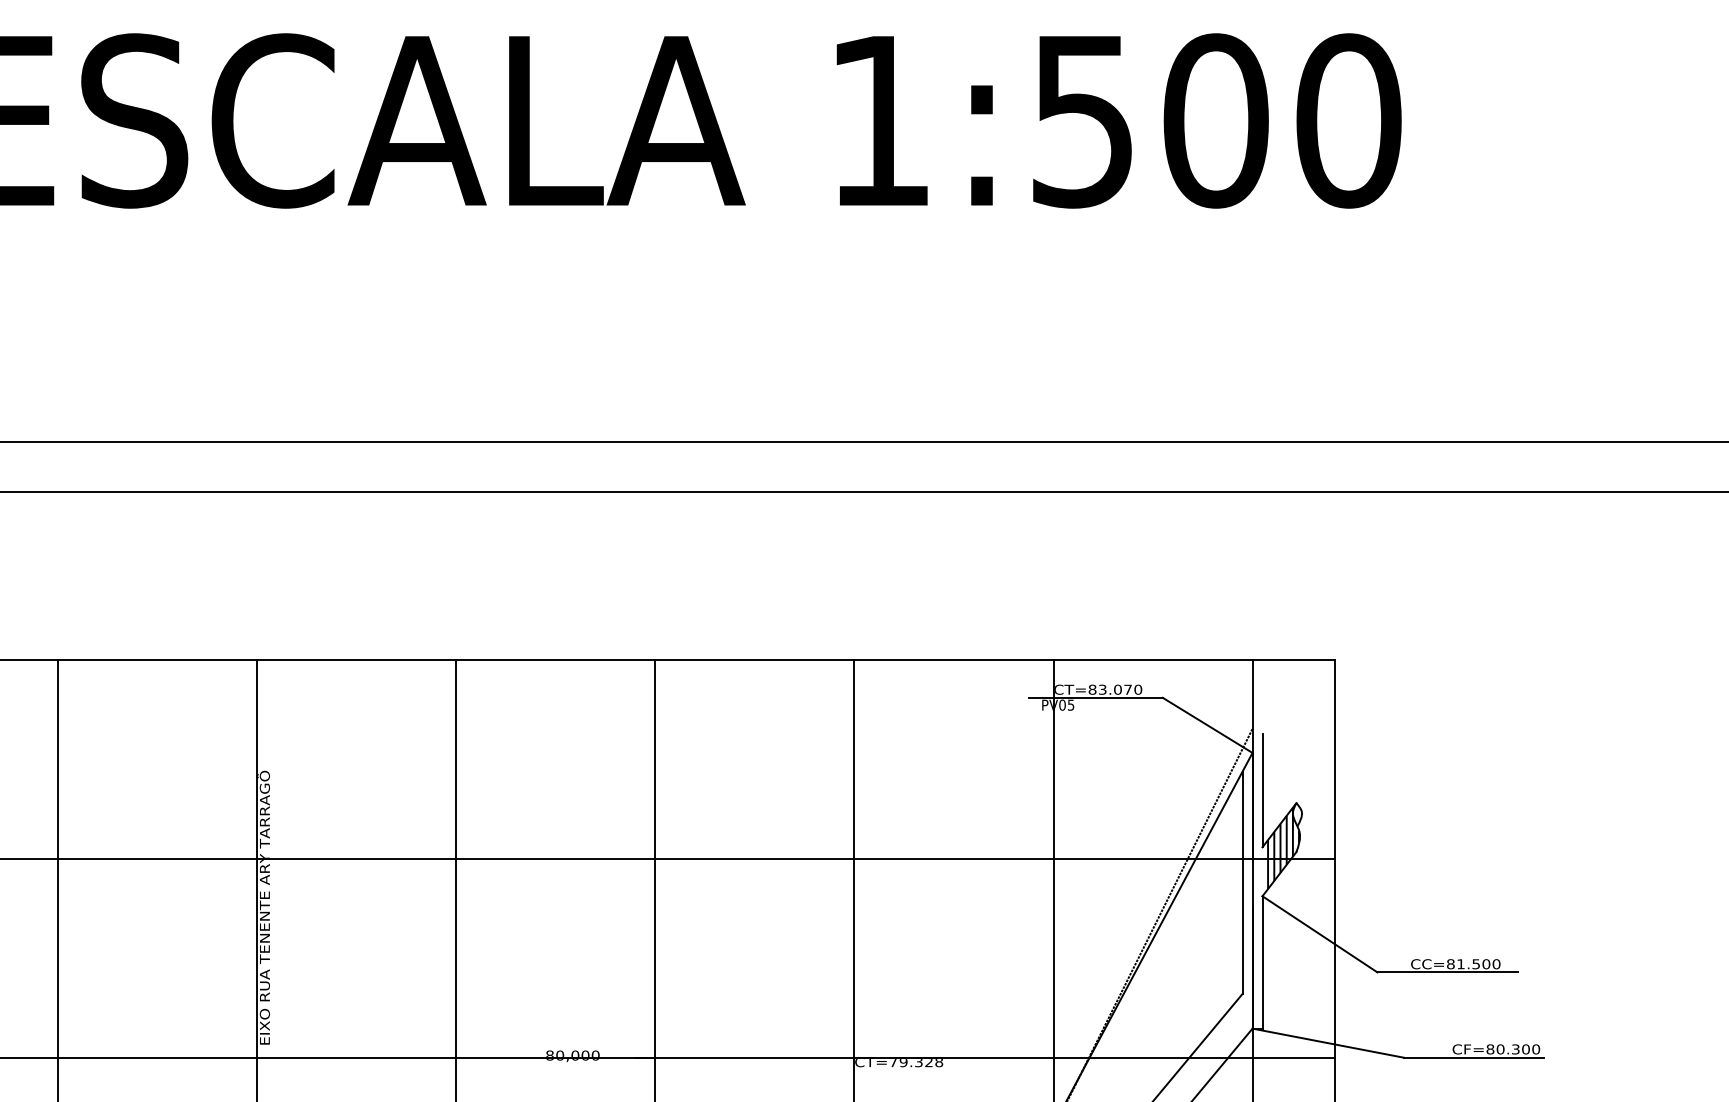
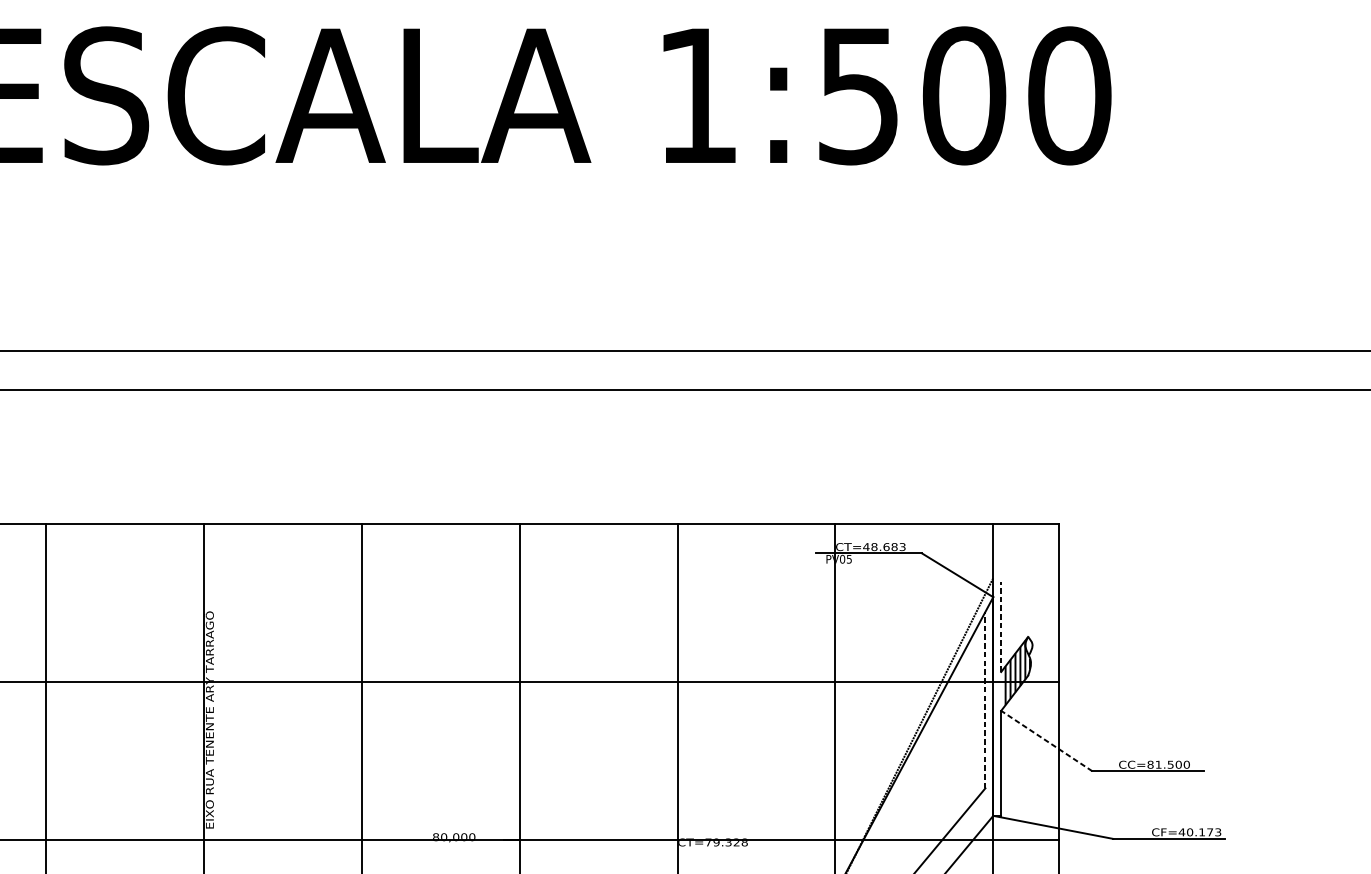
text: (1115, 689) -> (884, 546), CT=83.070 -> CT=48.683
line: (1262, 790) -> (1001, 626), solid -> dashed
line: (1242, 882) -> (985, 699), solid -> dashed
line: (1319, 934) -> (1046, 741), solid -> dashed
text: (1513, 1049) -> (1200, 832), CF=80.300 -> CF=40.173

